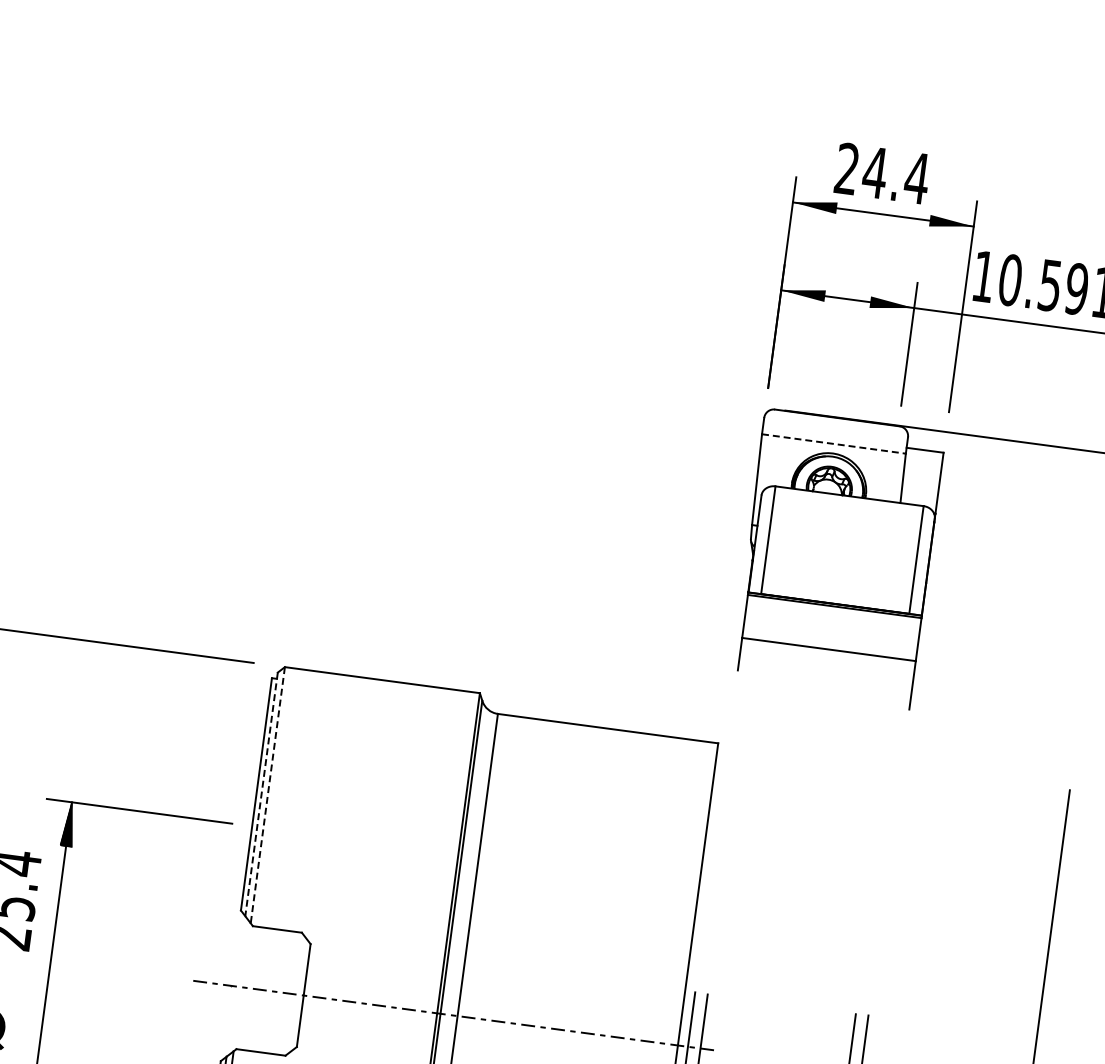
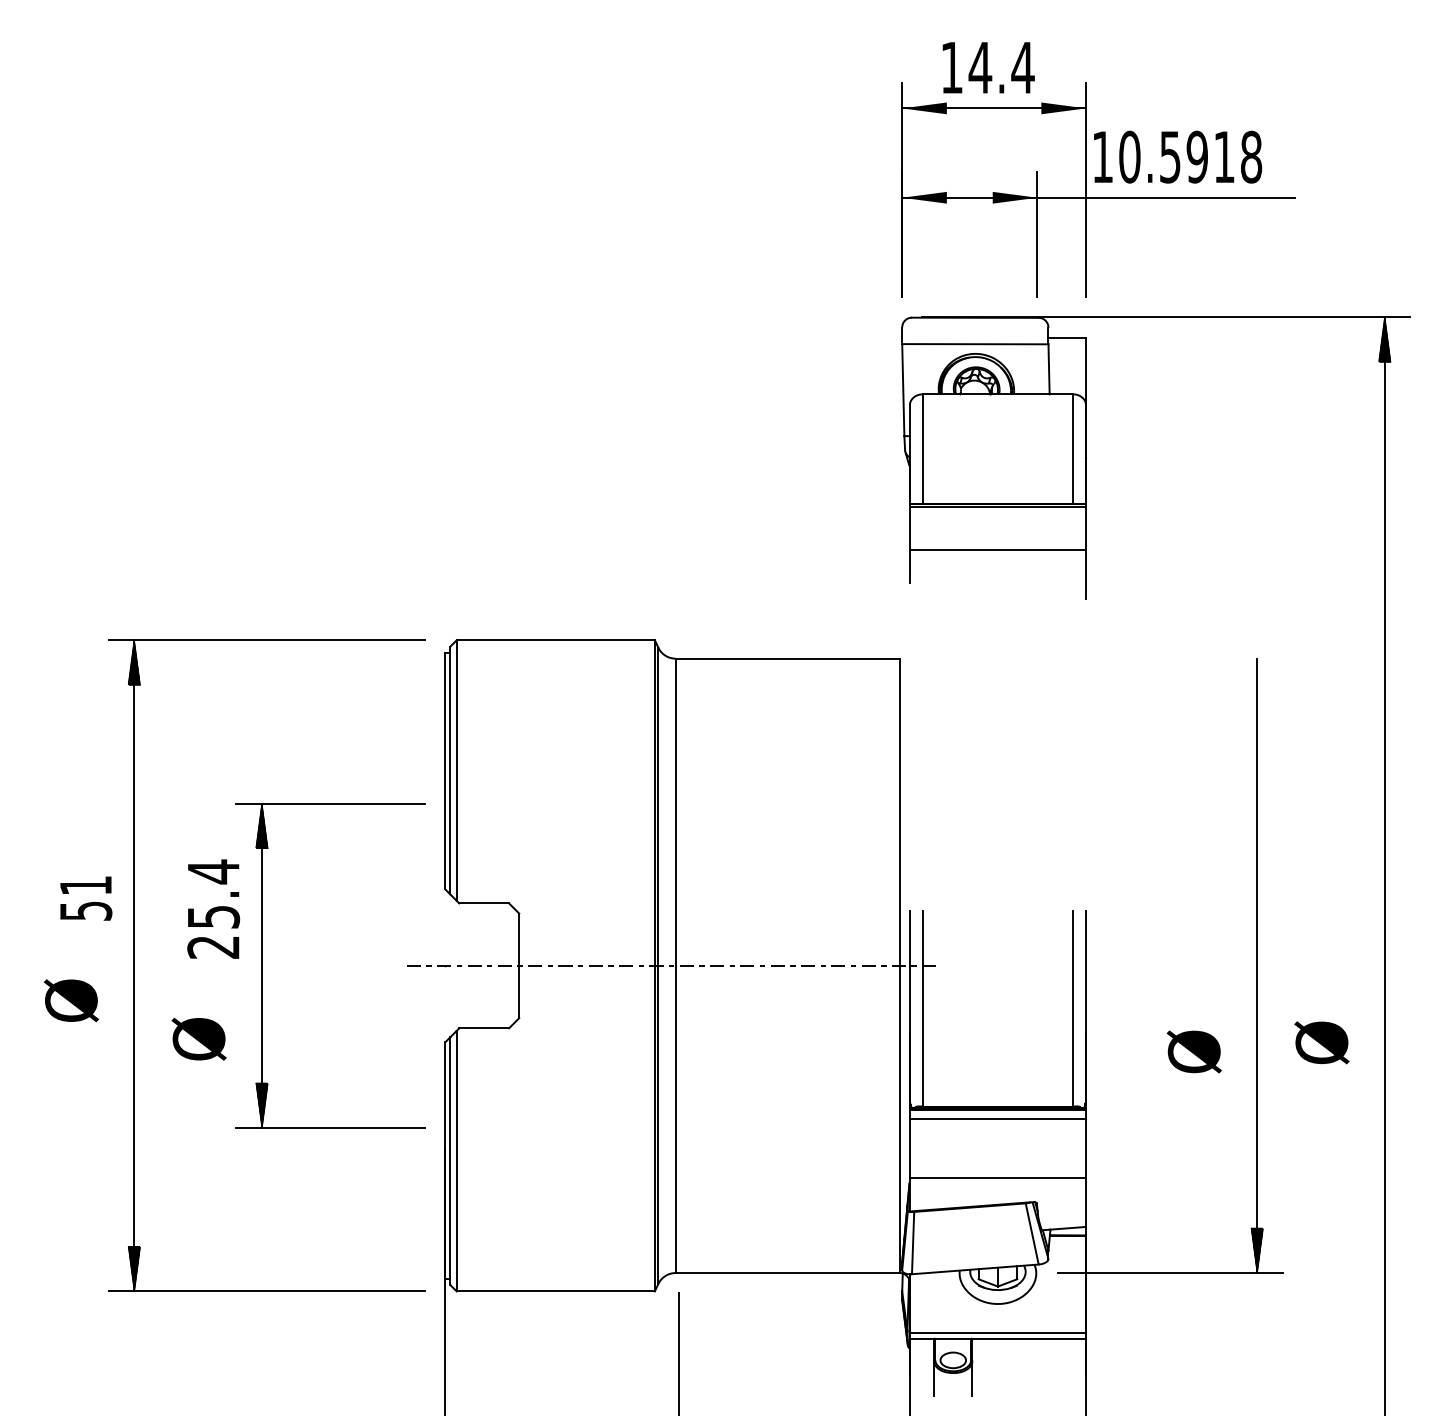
text: (846, 168) -> (951, 67), 24.4 -> 14.4
line: (834, 444) -> (975, 344), dashed -> solid
line: (261, 794) -> (450, 770), dashed -> solid
line: (267, 796) -> (456, 771), dashed -> solid

